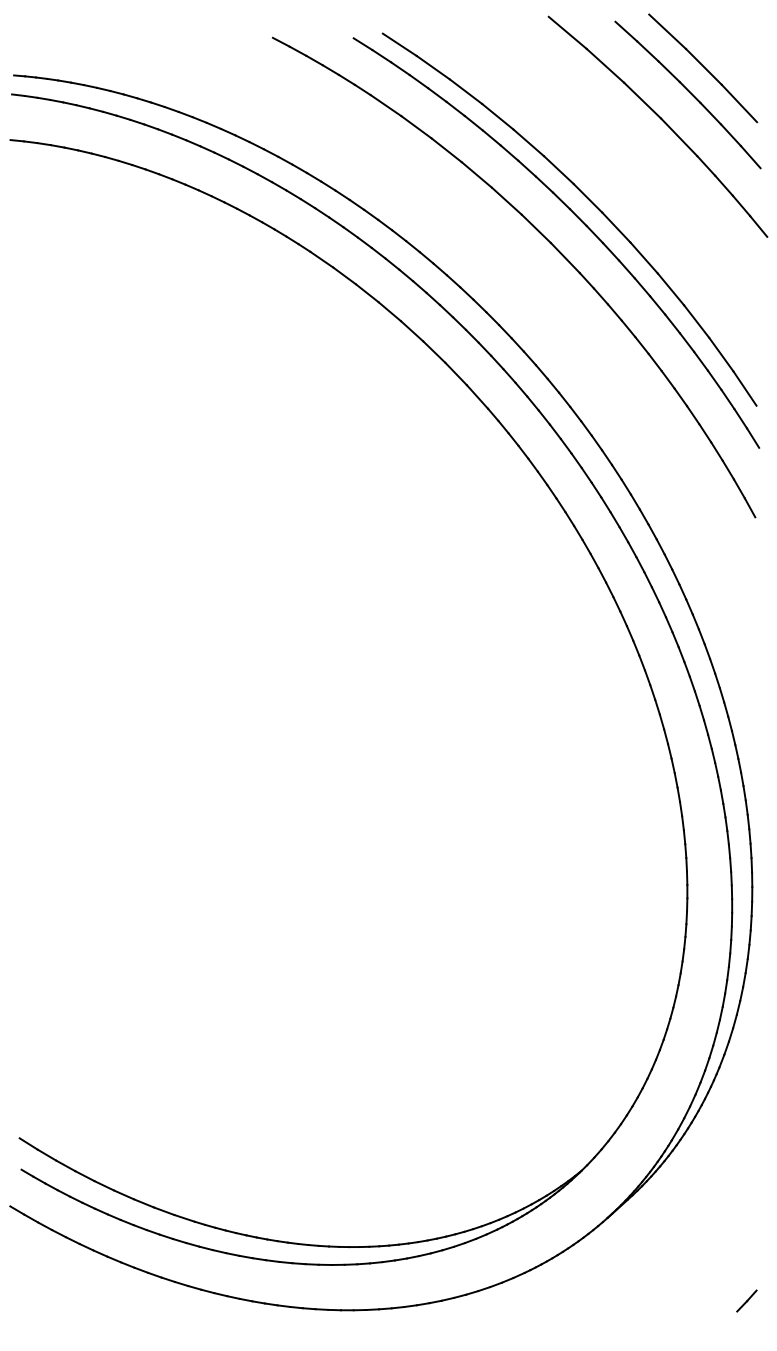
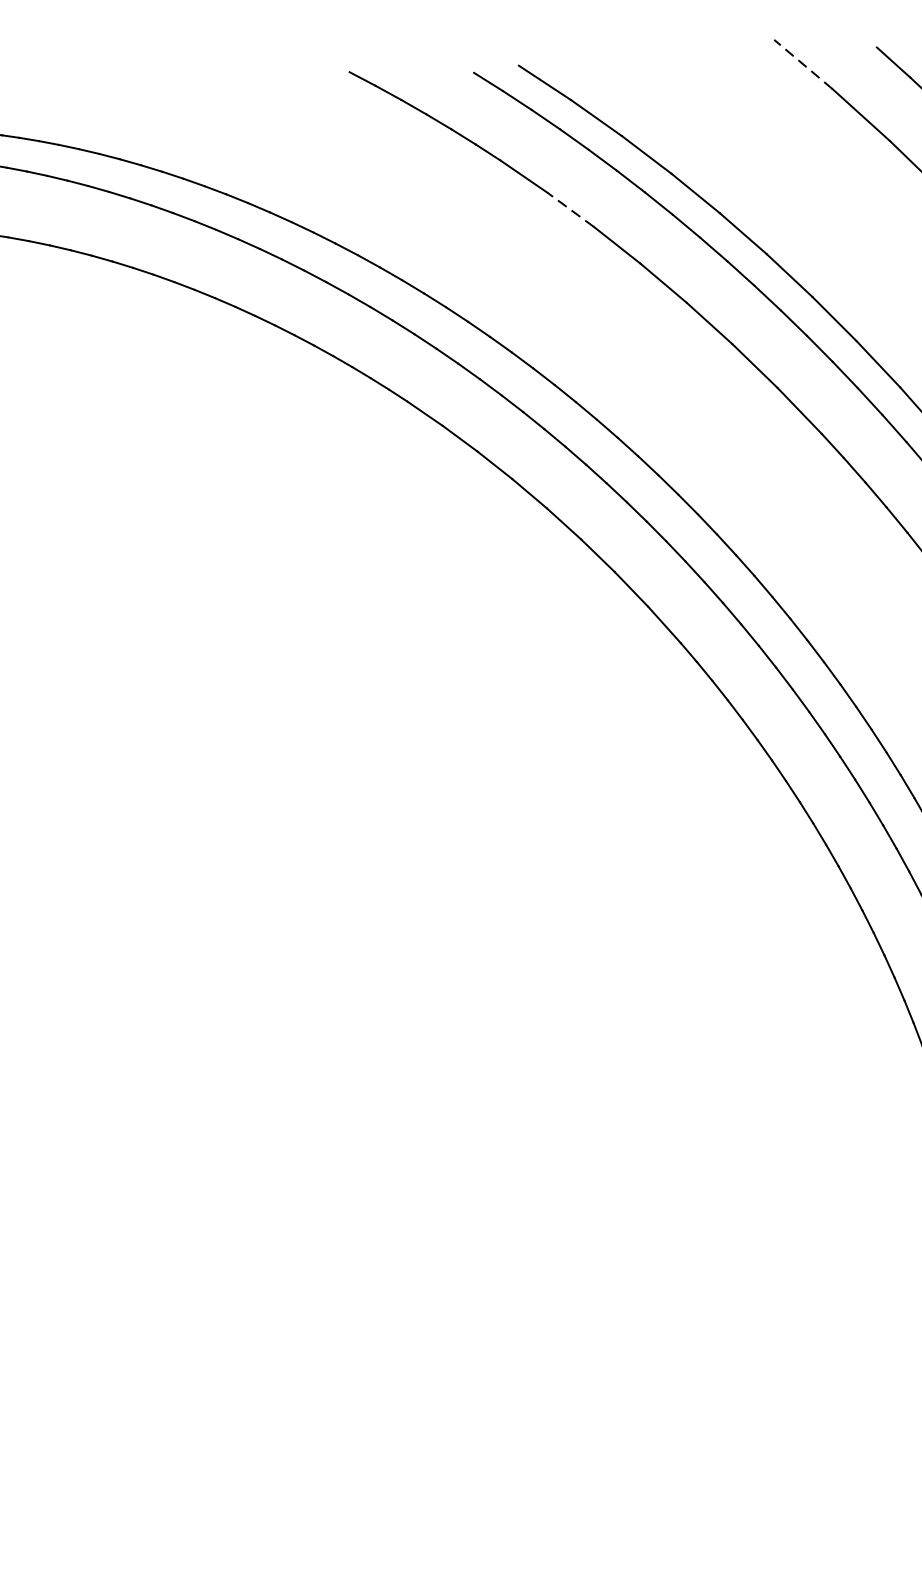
line: (567, 32) -> (803, 63), solid -> dashed
line: (416, 127) -> (570, 210), solid -> dashed

